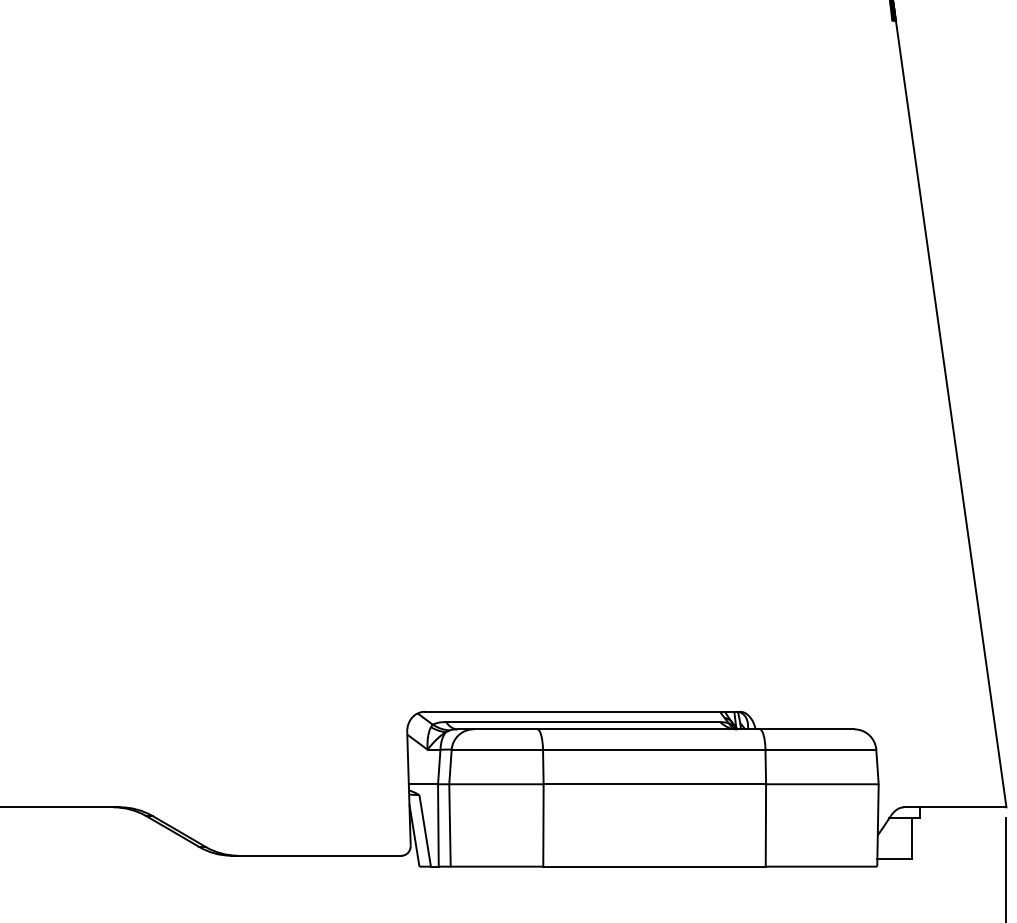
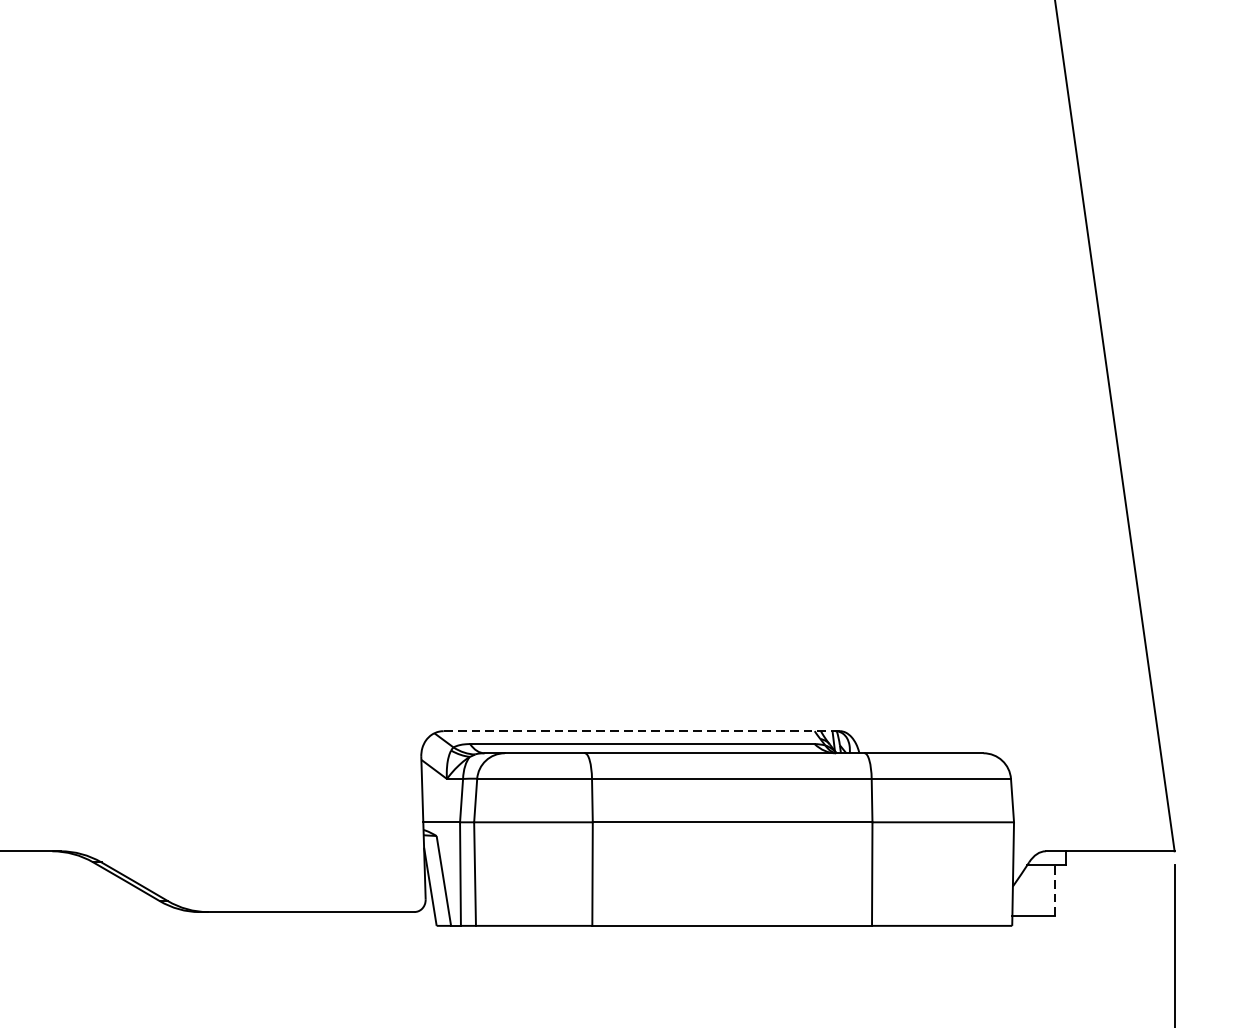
line: (582, 711) -> (641, 730), solid -> dashed
line: (911, 838) -> (1055, 890), solid -> dashed

